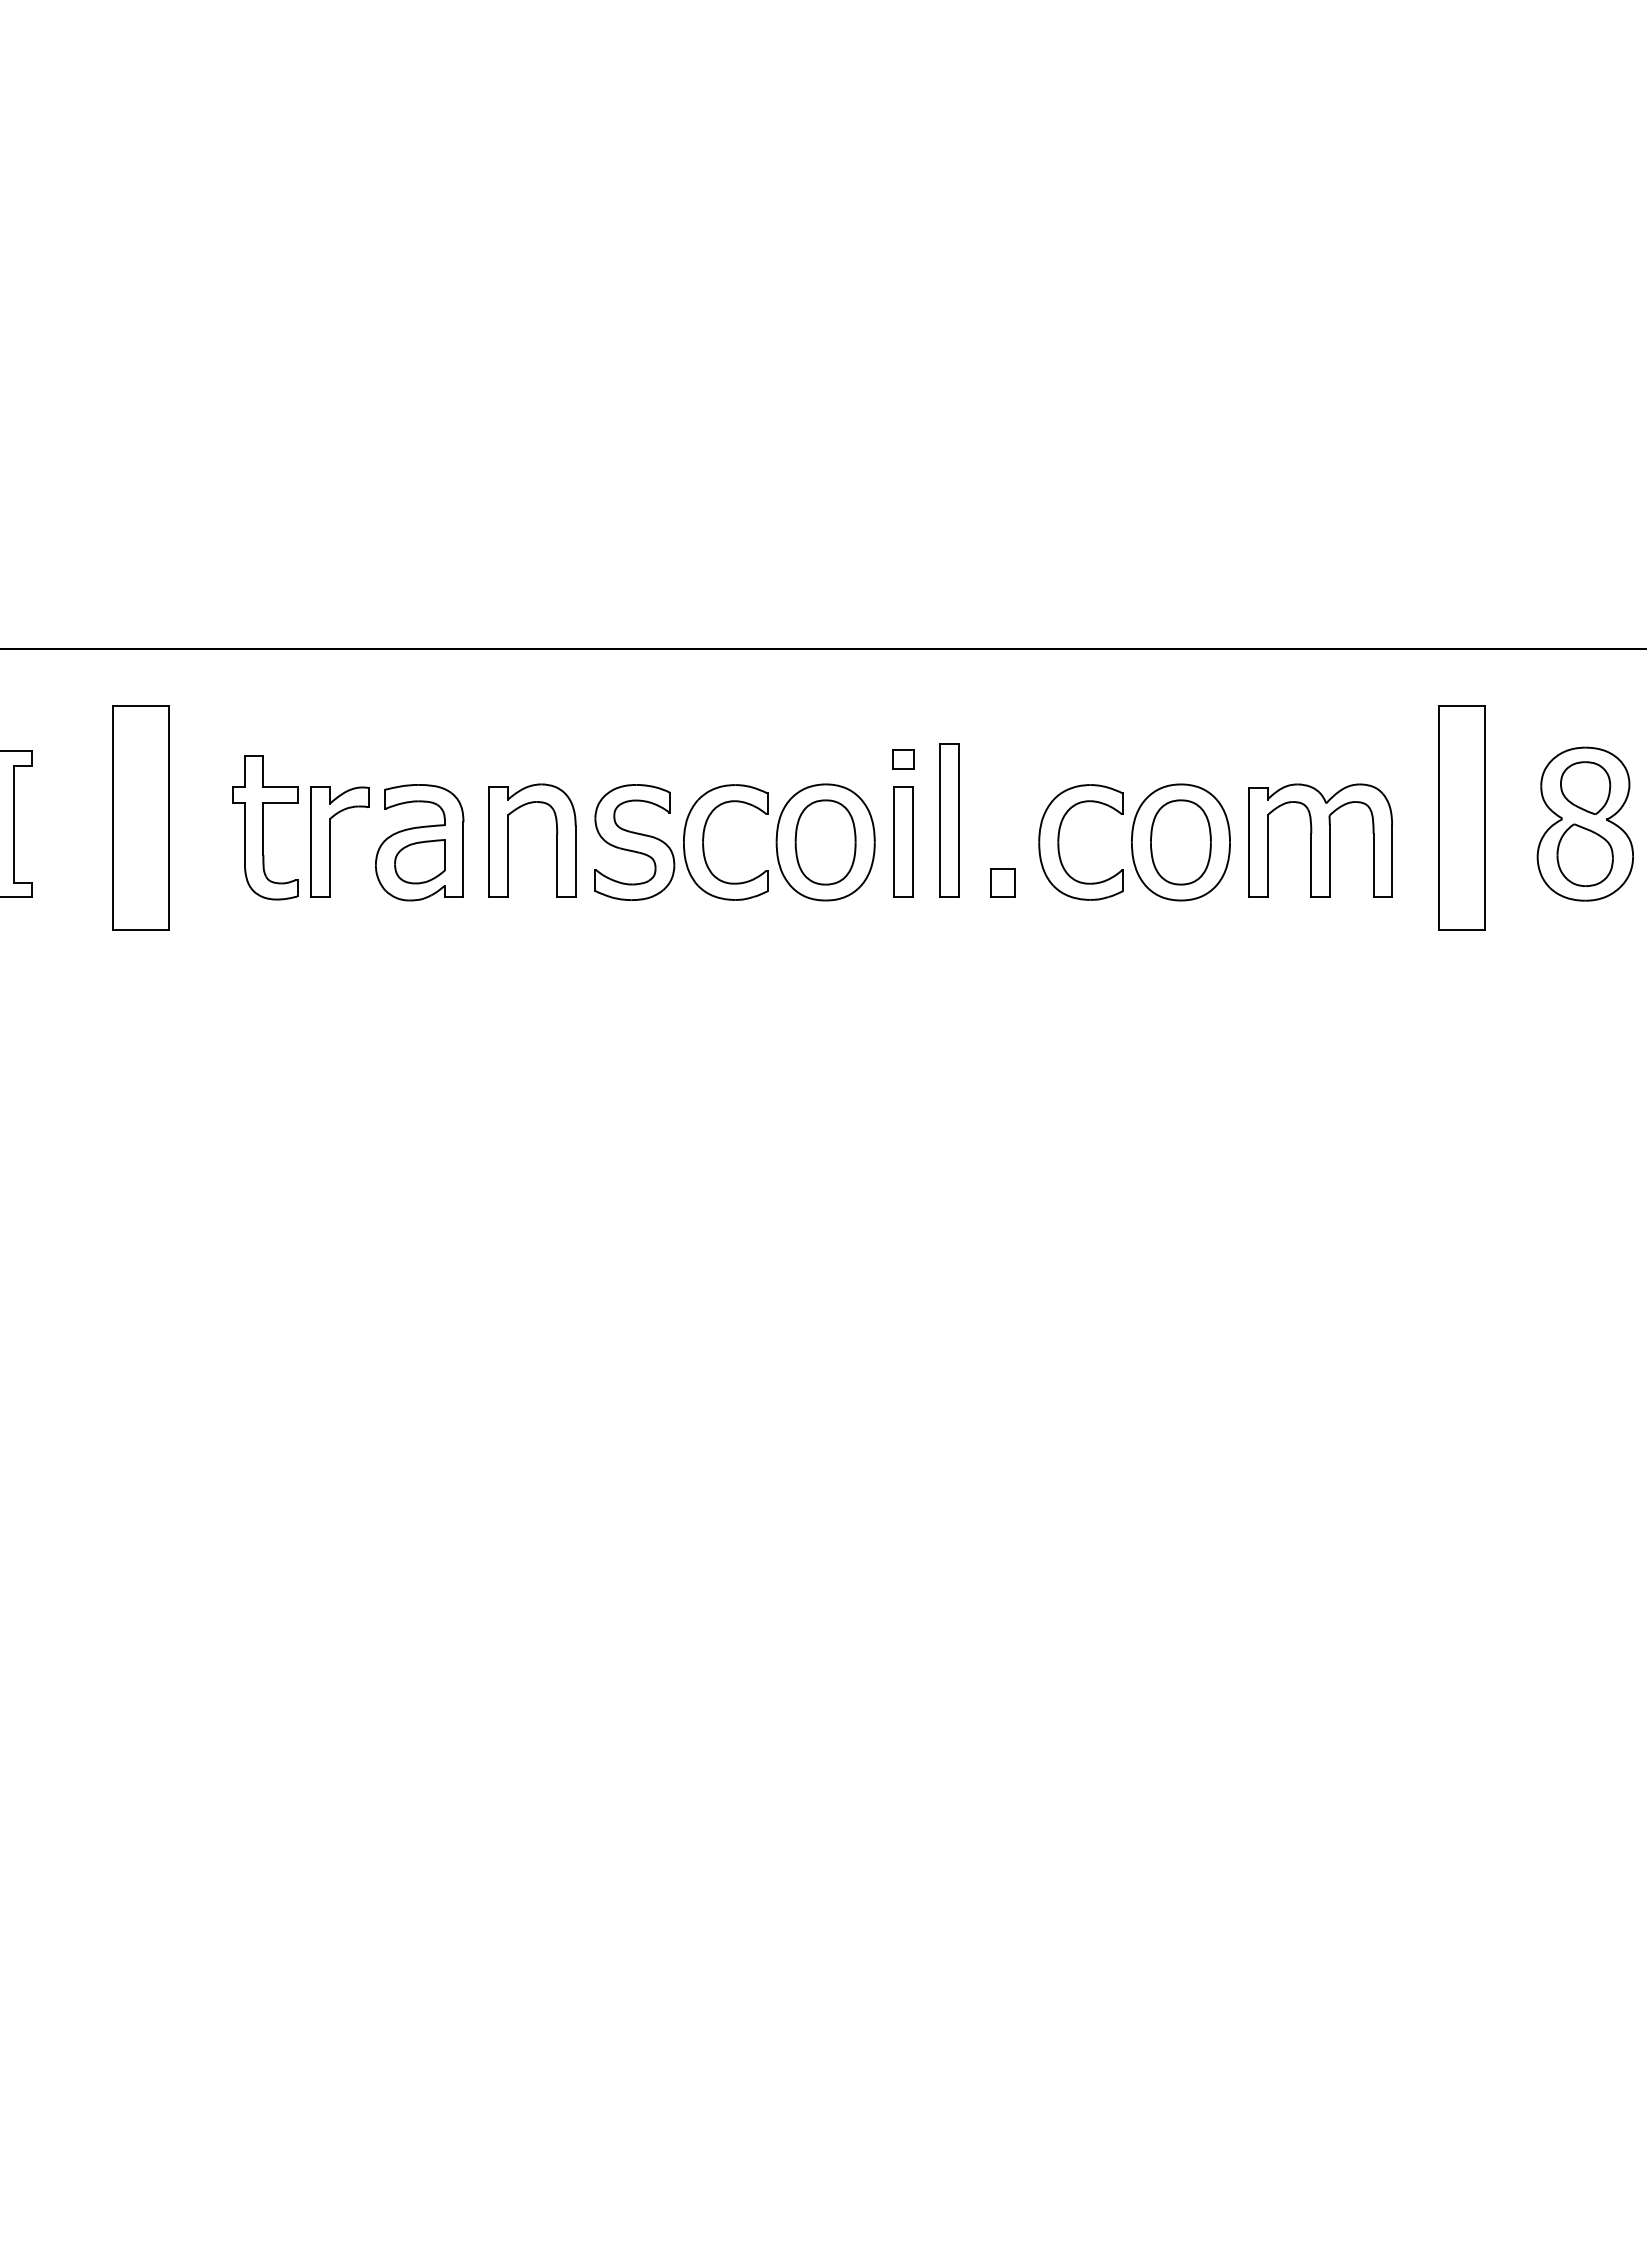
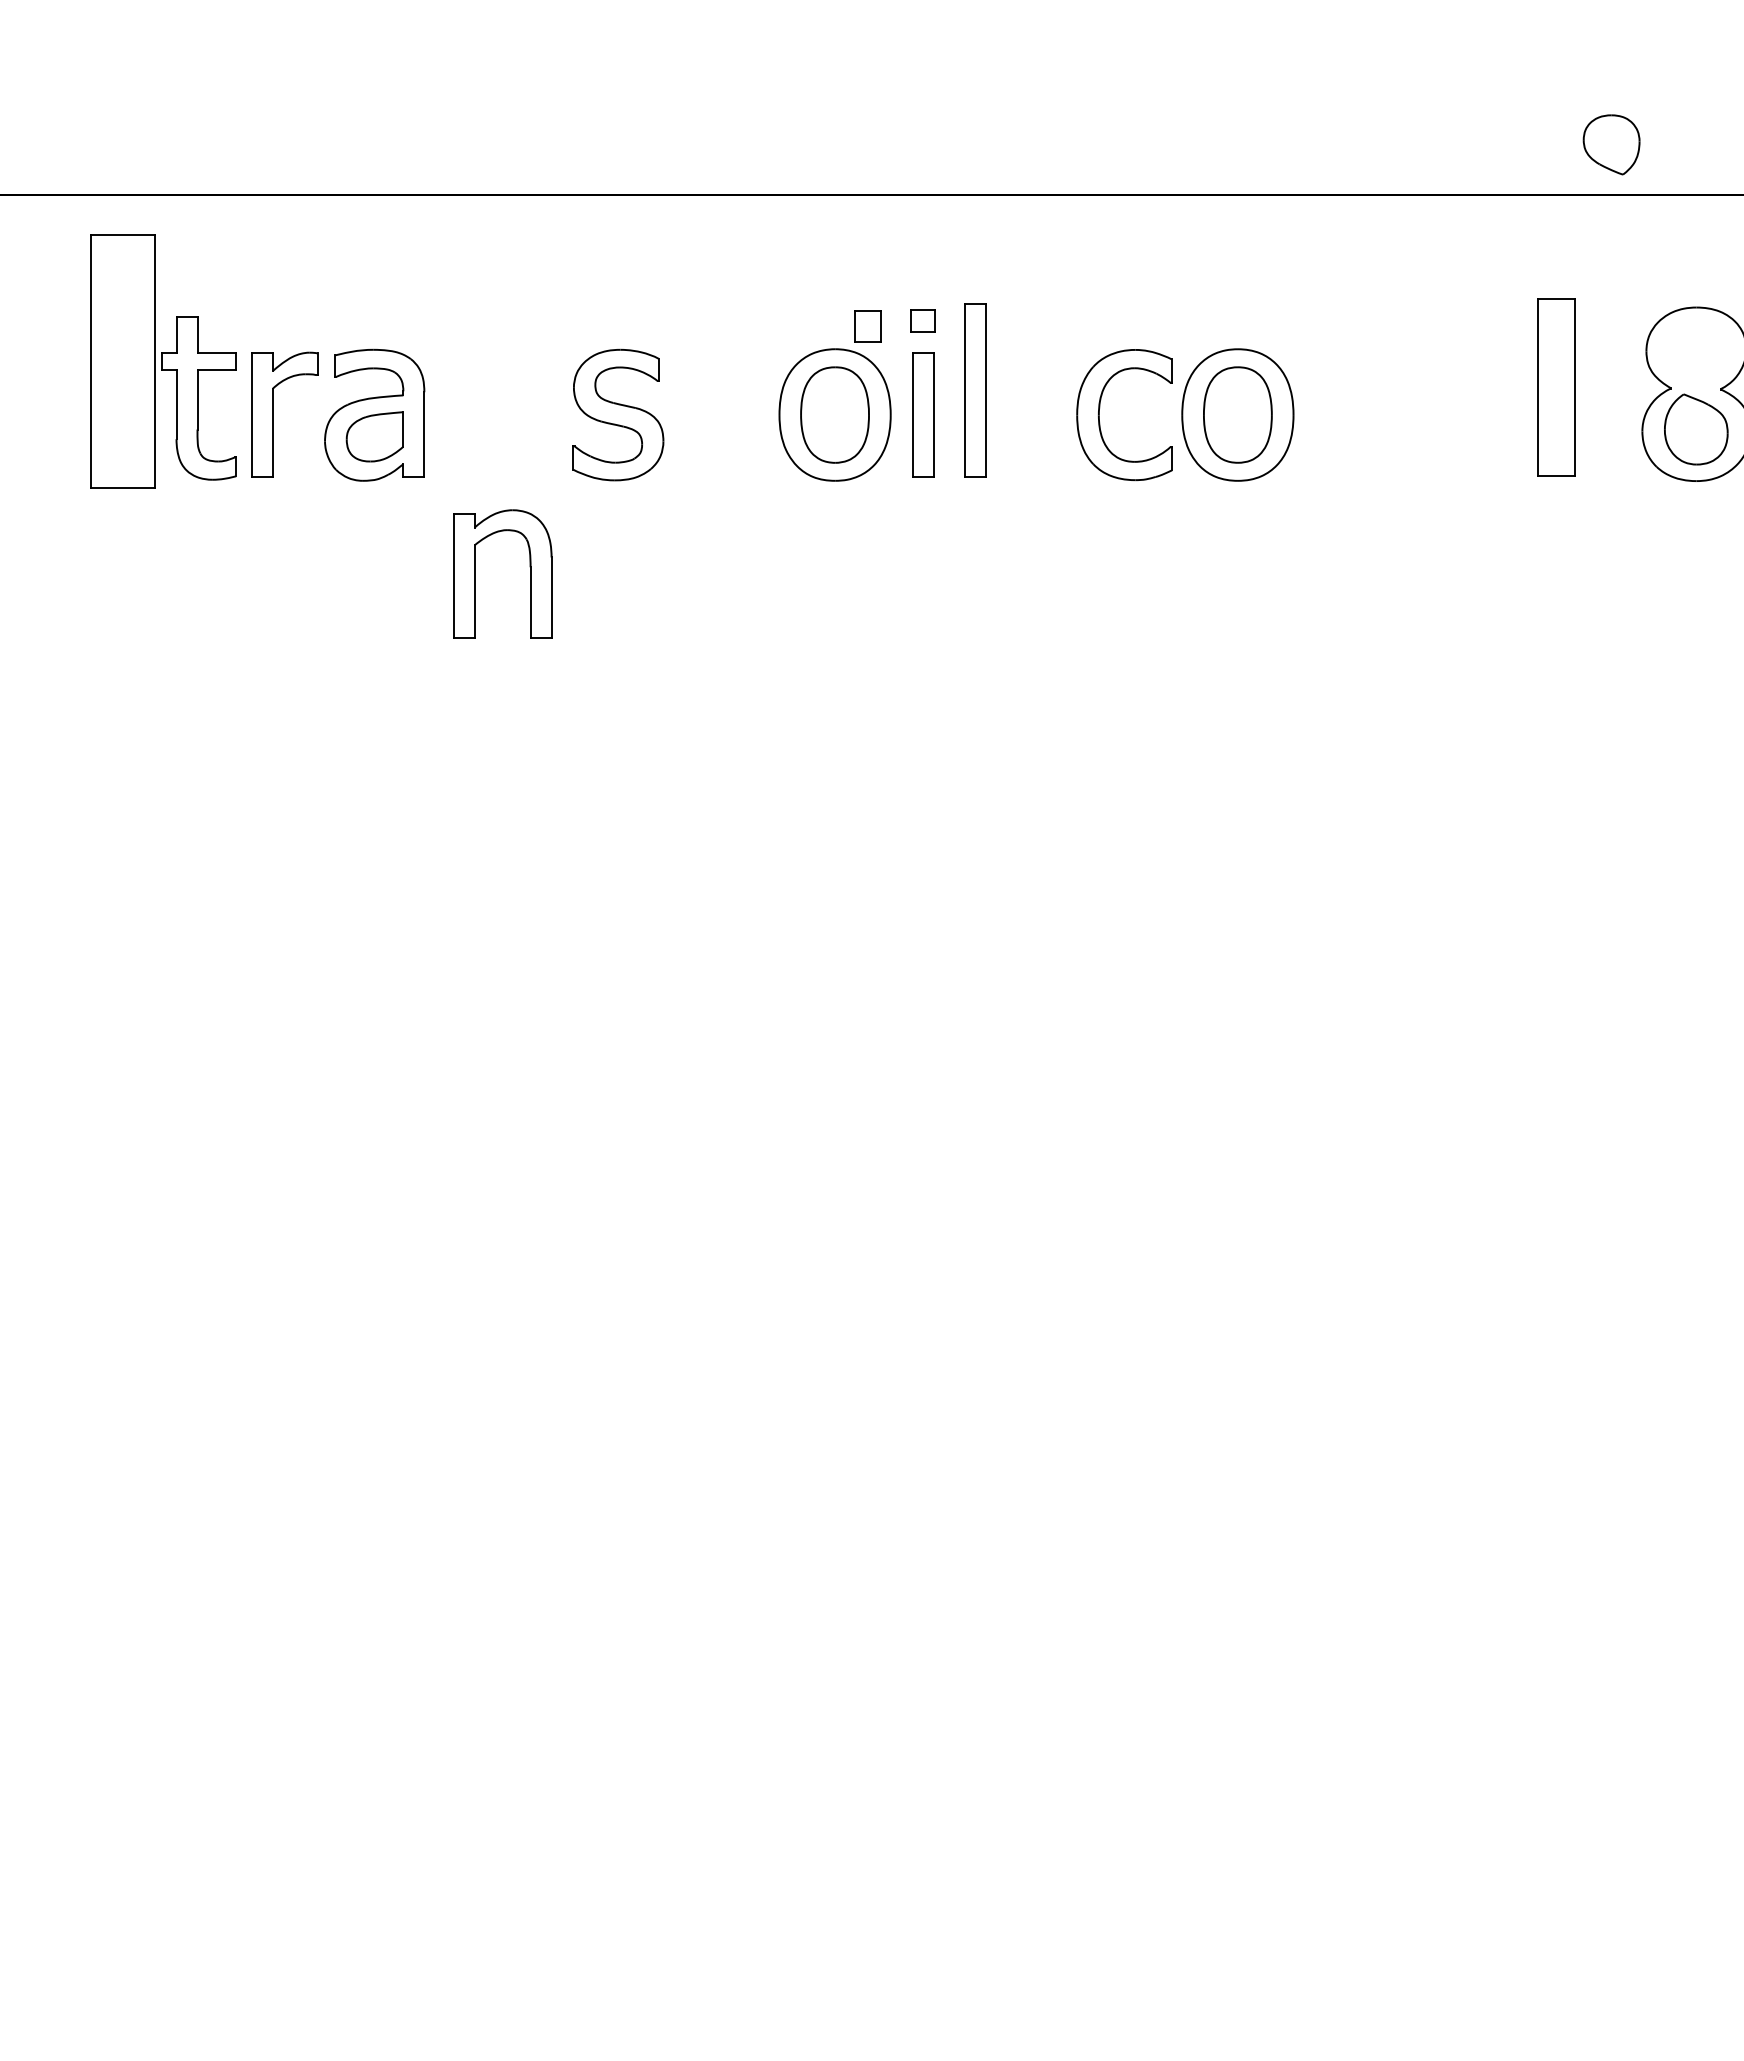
part: (1585, 788) -> (1611, 145), moved
part: (140, 817) -> (122, 360), moved
part: (1461, 817) -> (1556, 386), size x0.7
part: (704, 838) -> (697, 410), removed
part: (508, 840) -> (475, 573), moved
part: (1320, 840) -> (1396, 412), removed
part: (1002, 882) -> (867, 325), moved

